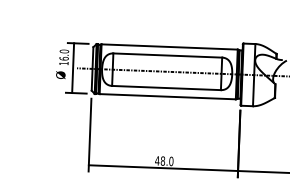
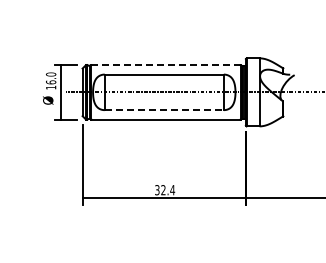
line: (169, 47) -> (165, 65), solid -> dashed
line: (166, 88) -> (164, 110), solid -> dashed
text: (163, 161) -> (164, 190), 48.0 -> 32.4

